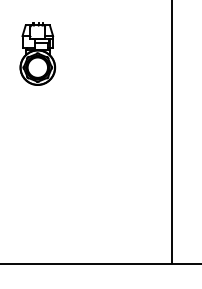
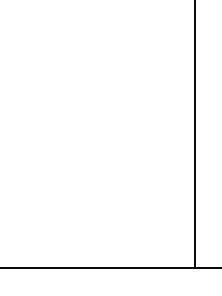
part: (37, 53) -> (59, 58), removed

